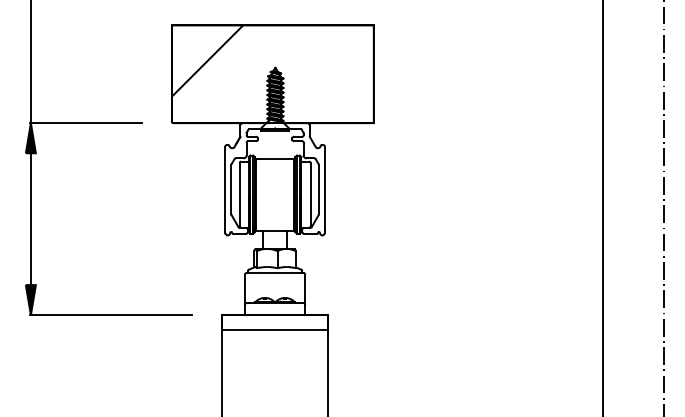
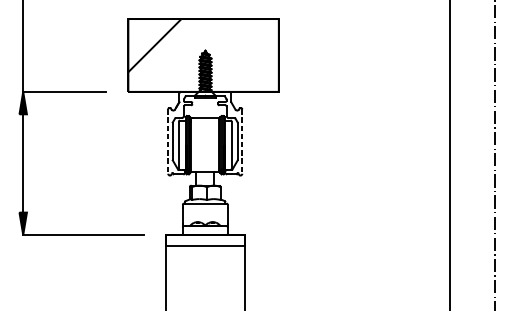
line: (225, 190) -> (168, 142), solid -> dashed
line: (324, 190) -> (242, 142), solid -> dashed

